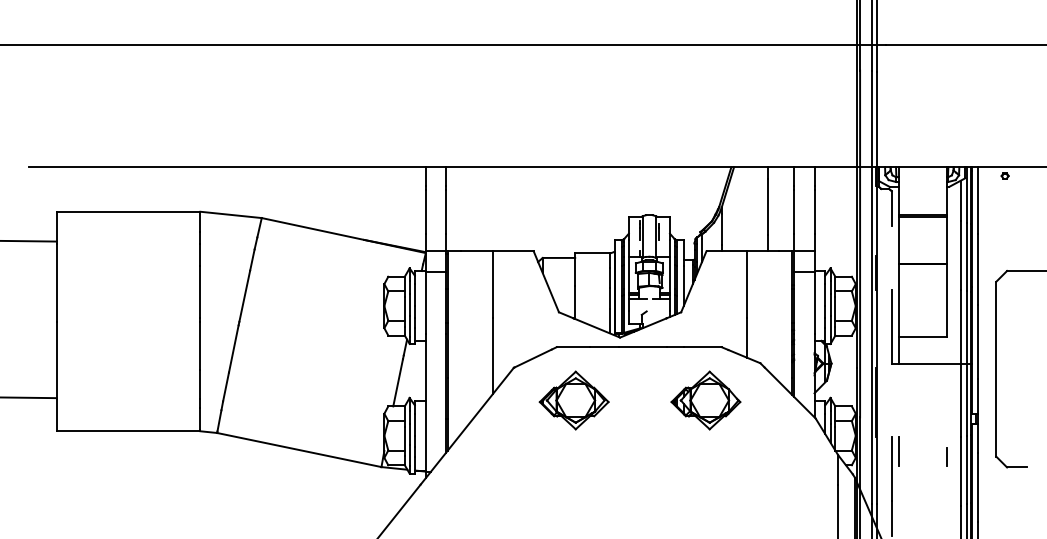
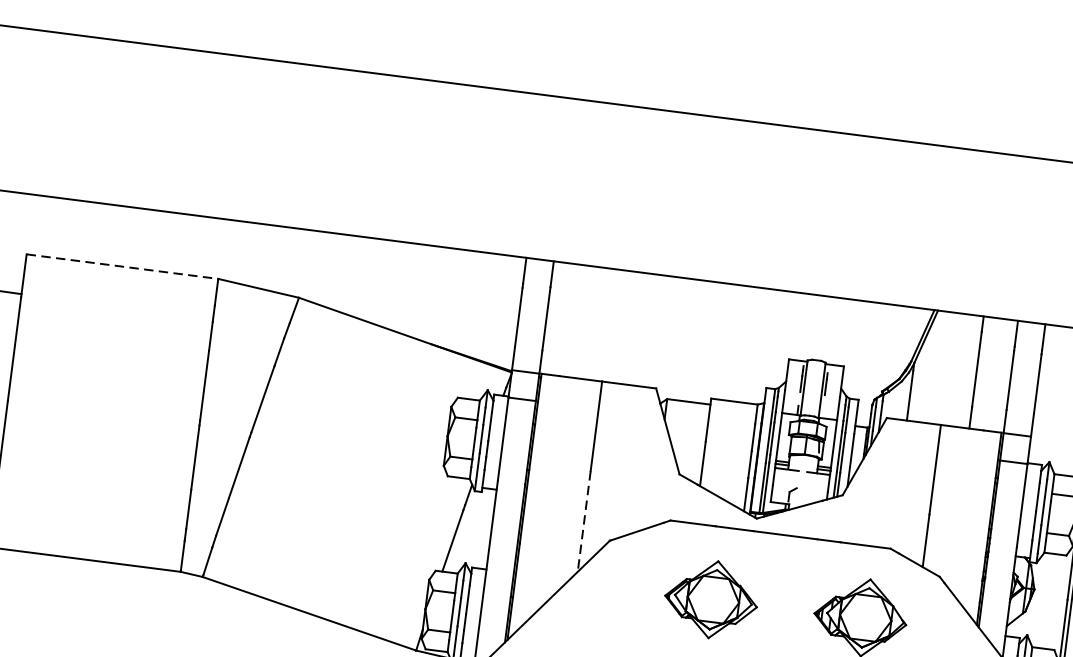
line: (128, 211) -> (122, 266), solid -> dashed
line: (493, 356) -> (584, 522), solid -> dashed
part: (573, 400) -> (710, 599), moved

